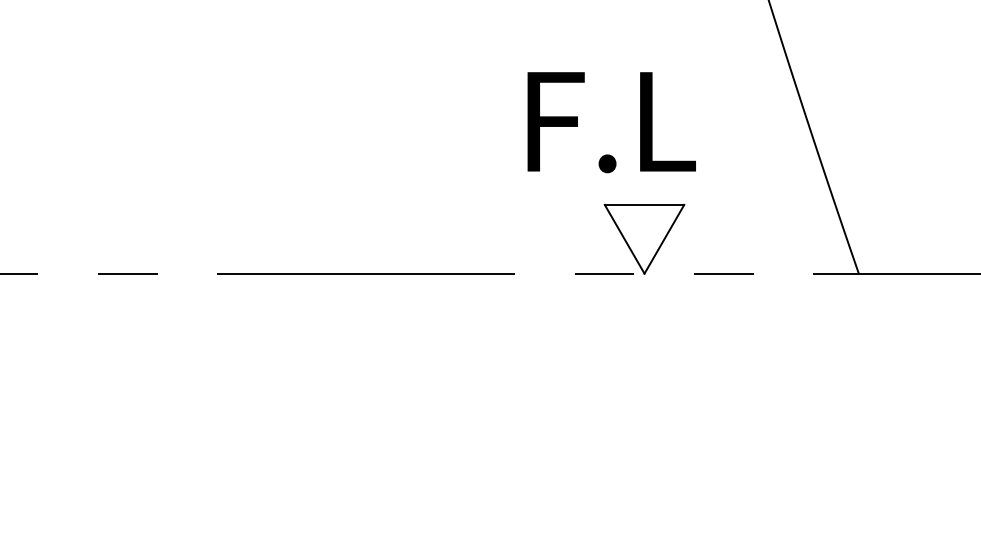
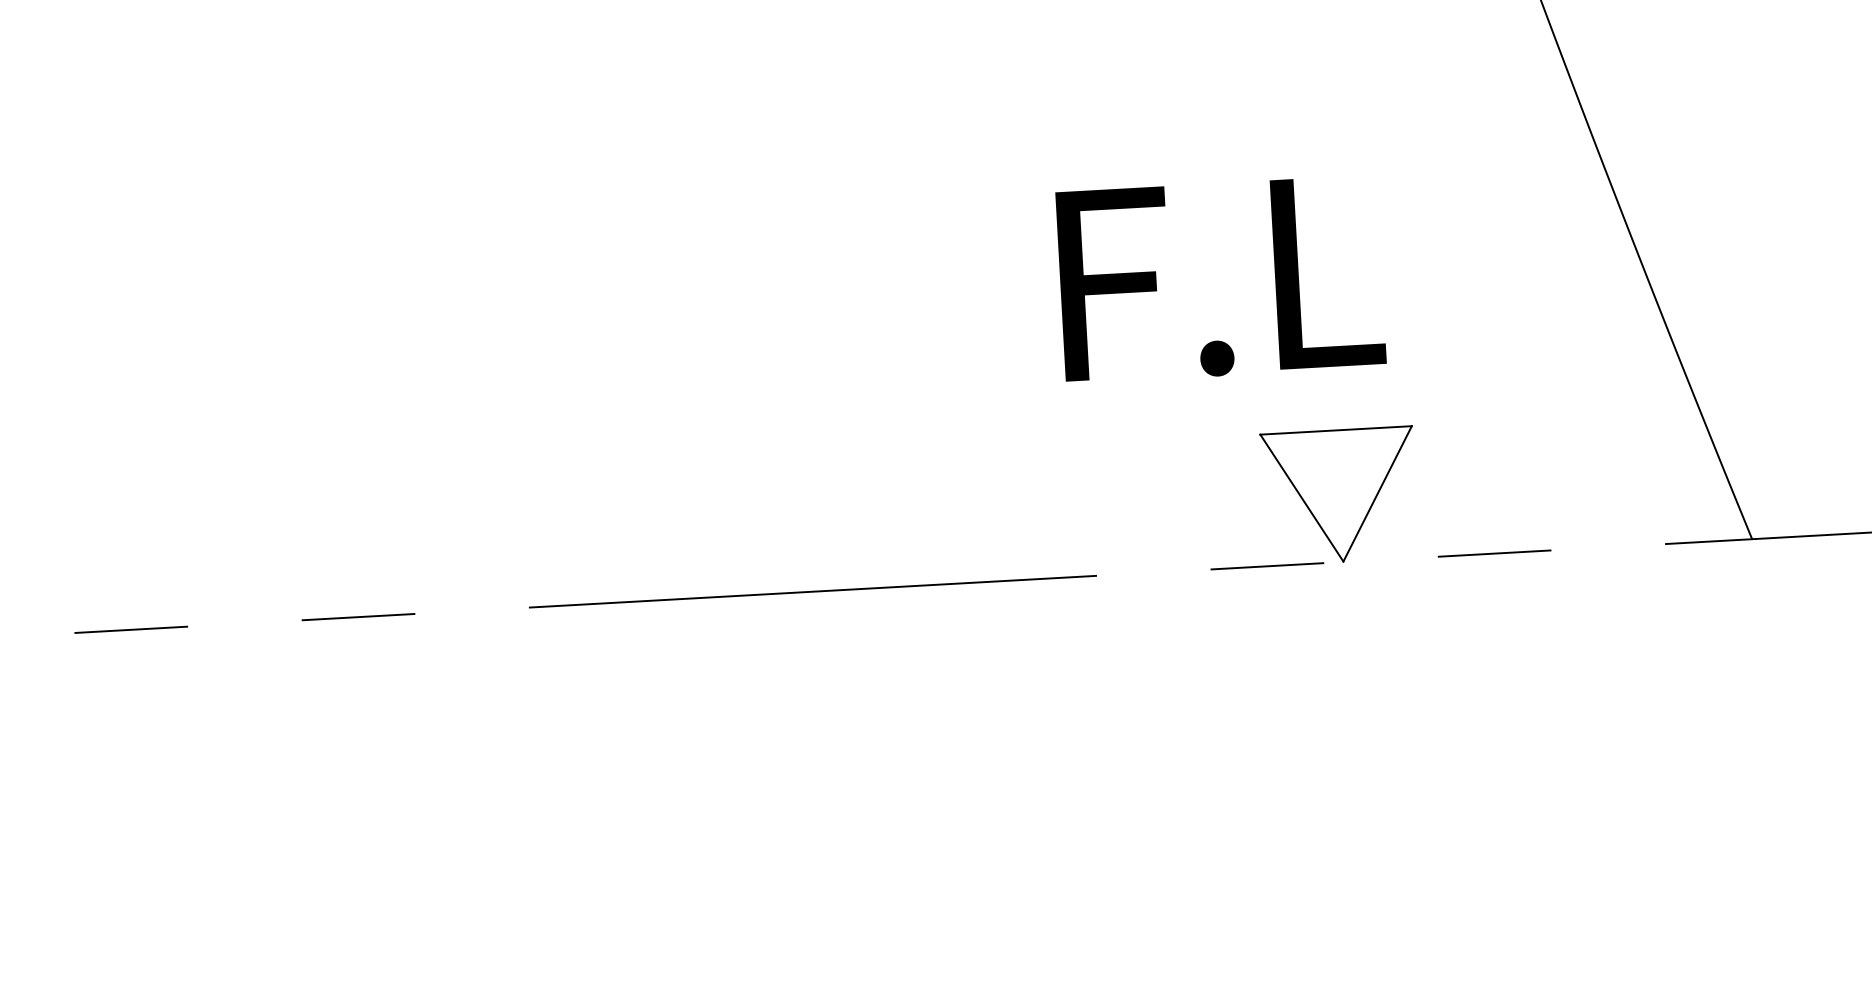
text: (611, 122) -> (1220, 279), moved

